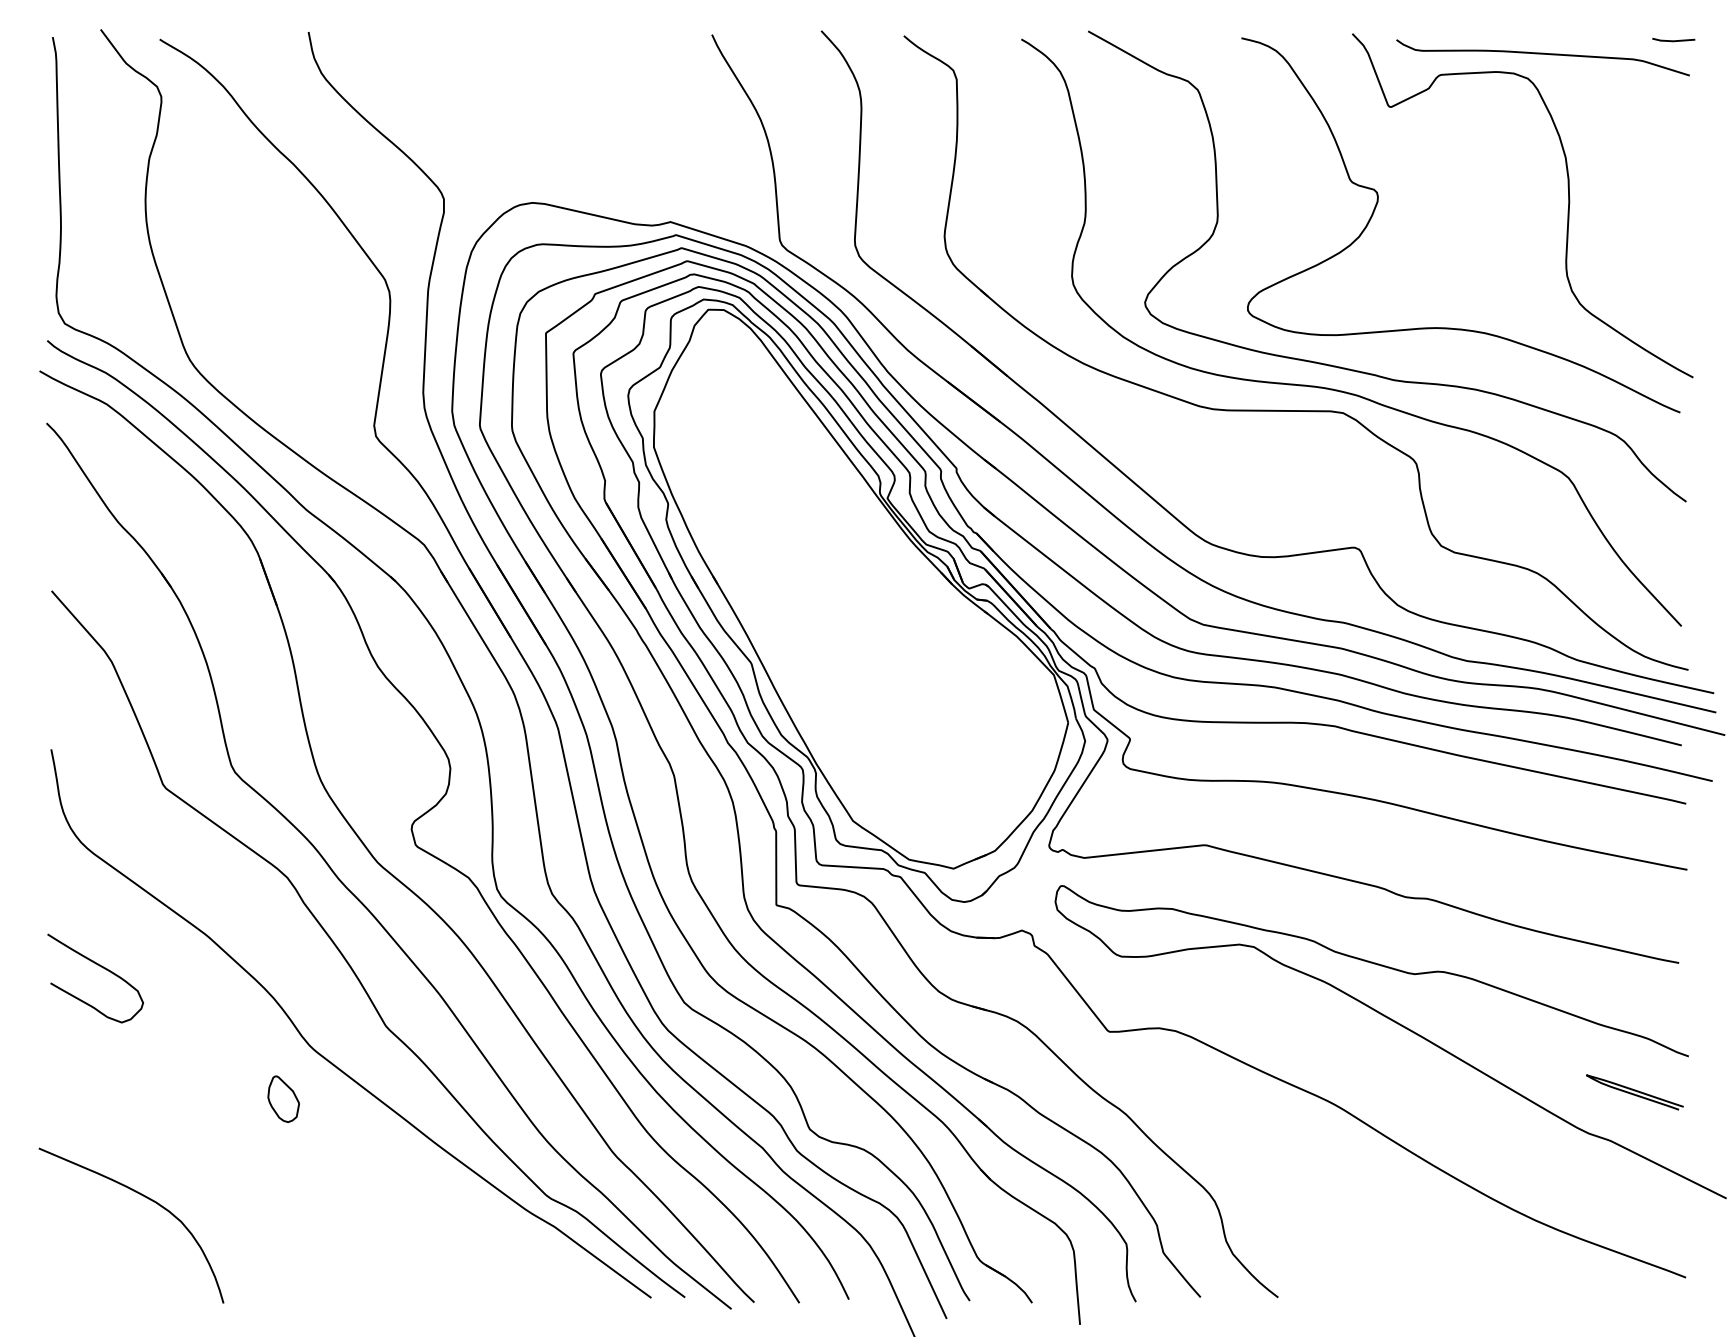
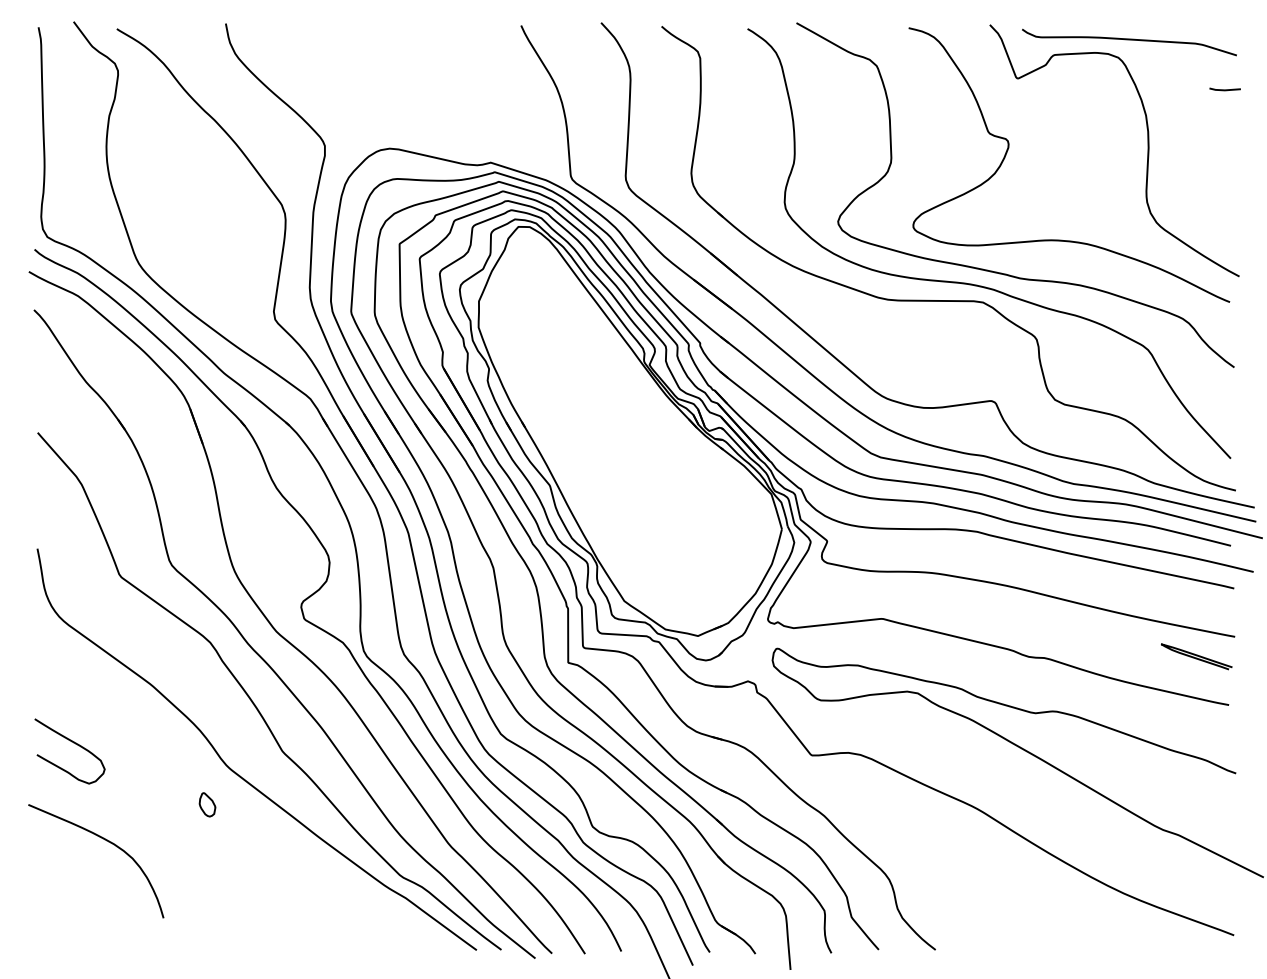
line: (1672, 40) -> (1224, 89), moved
curve: (100, 967) -> (73, 743), moved
curve: (1634, 1091) -> (1196, 656), moved
part: (283, 1098) -> (207, 804), size x0.7
curve: (145, 1198) -> (106, 841), moved

